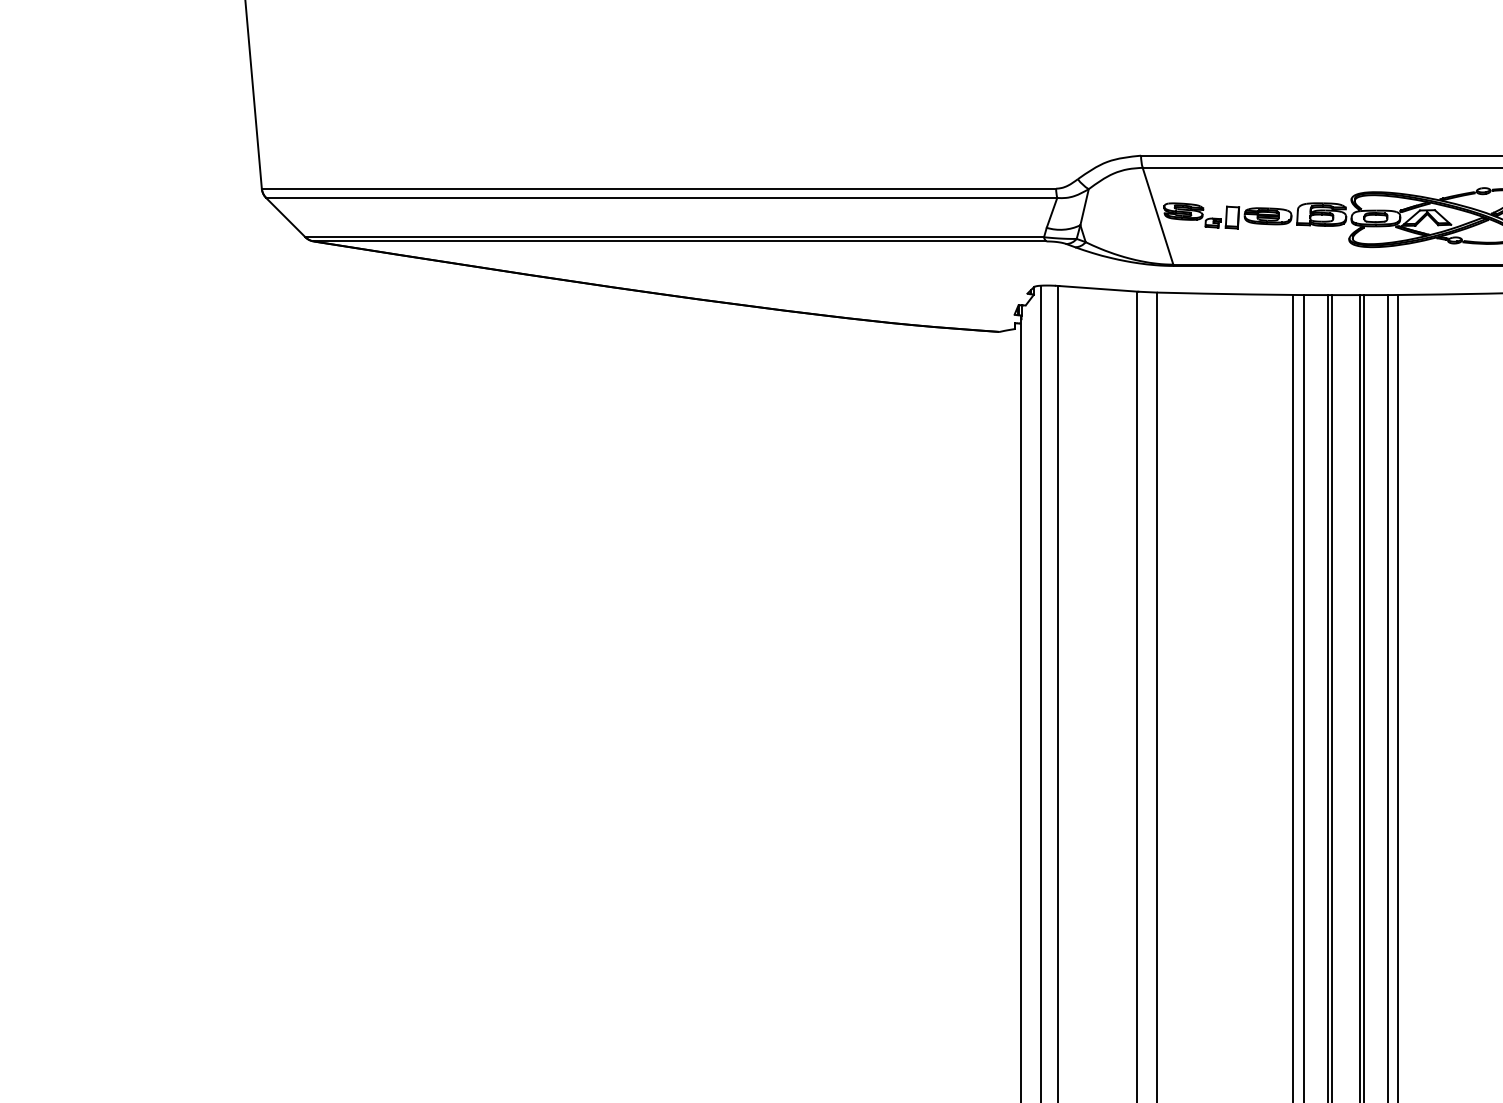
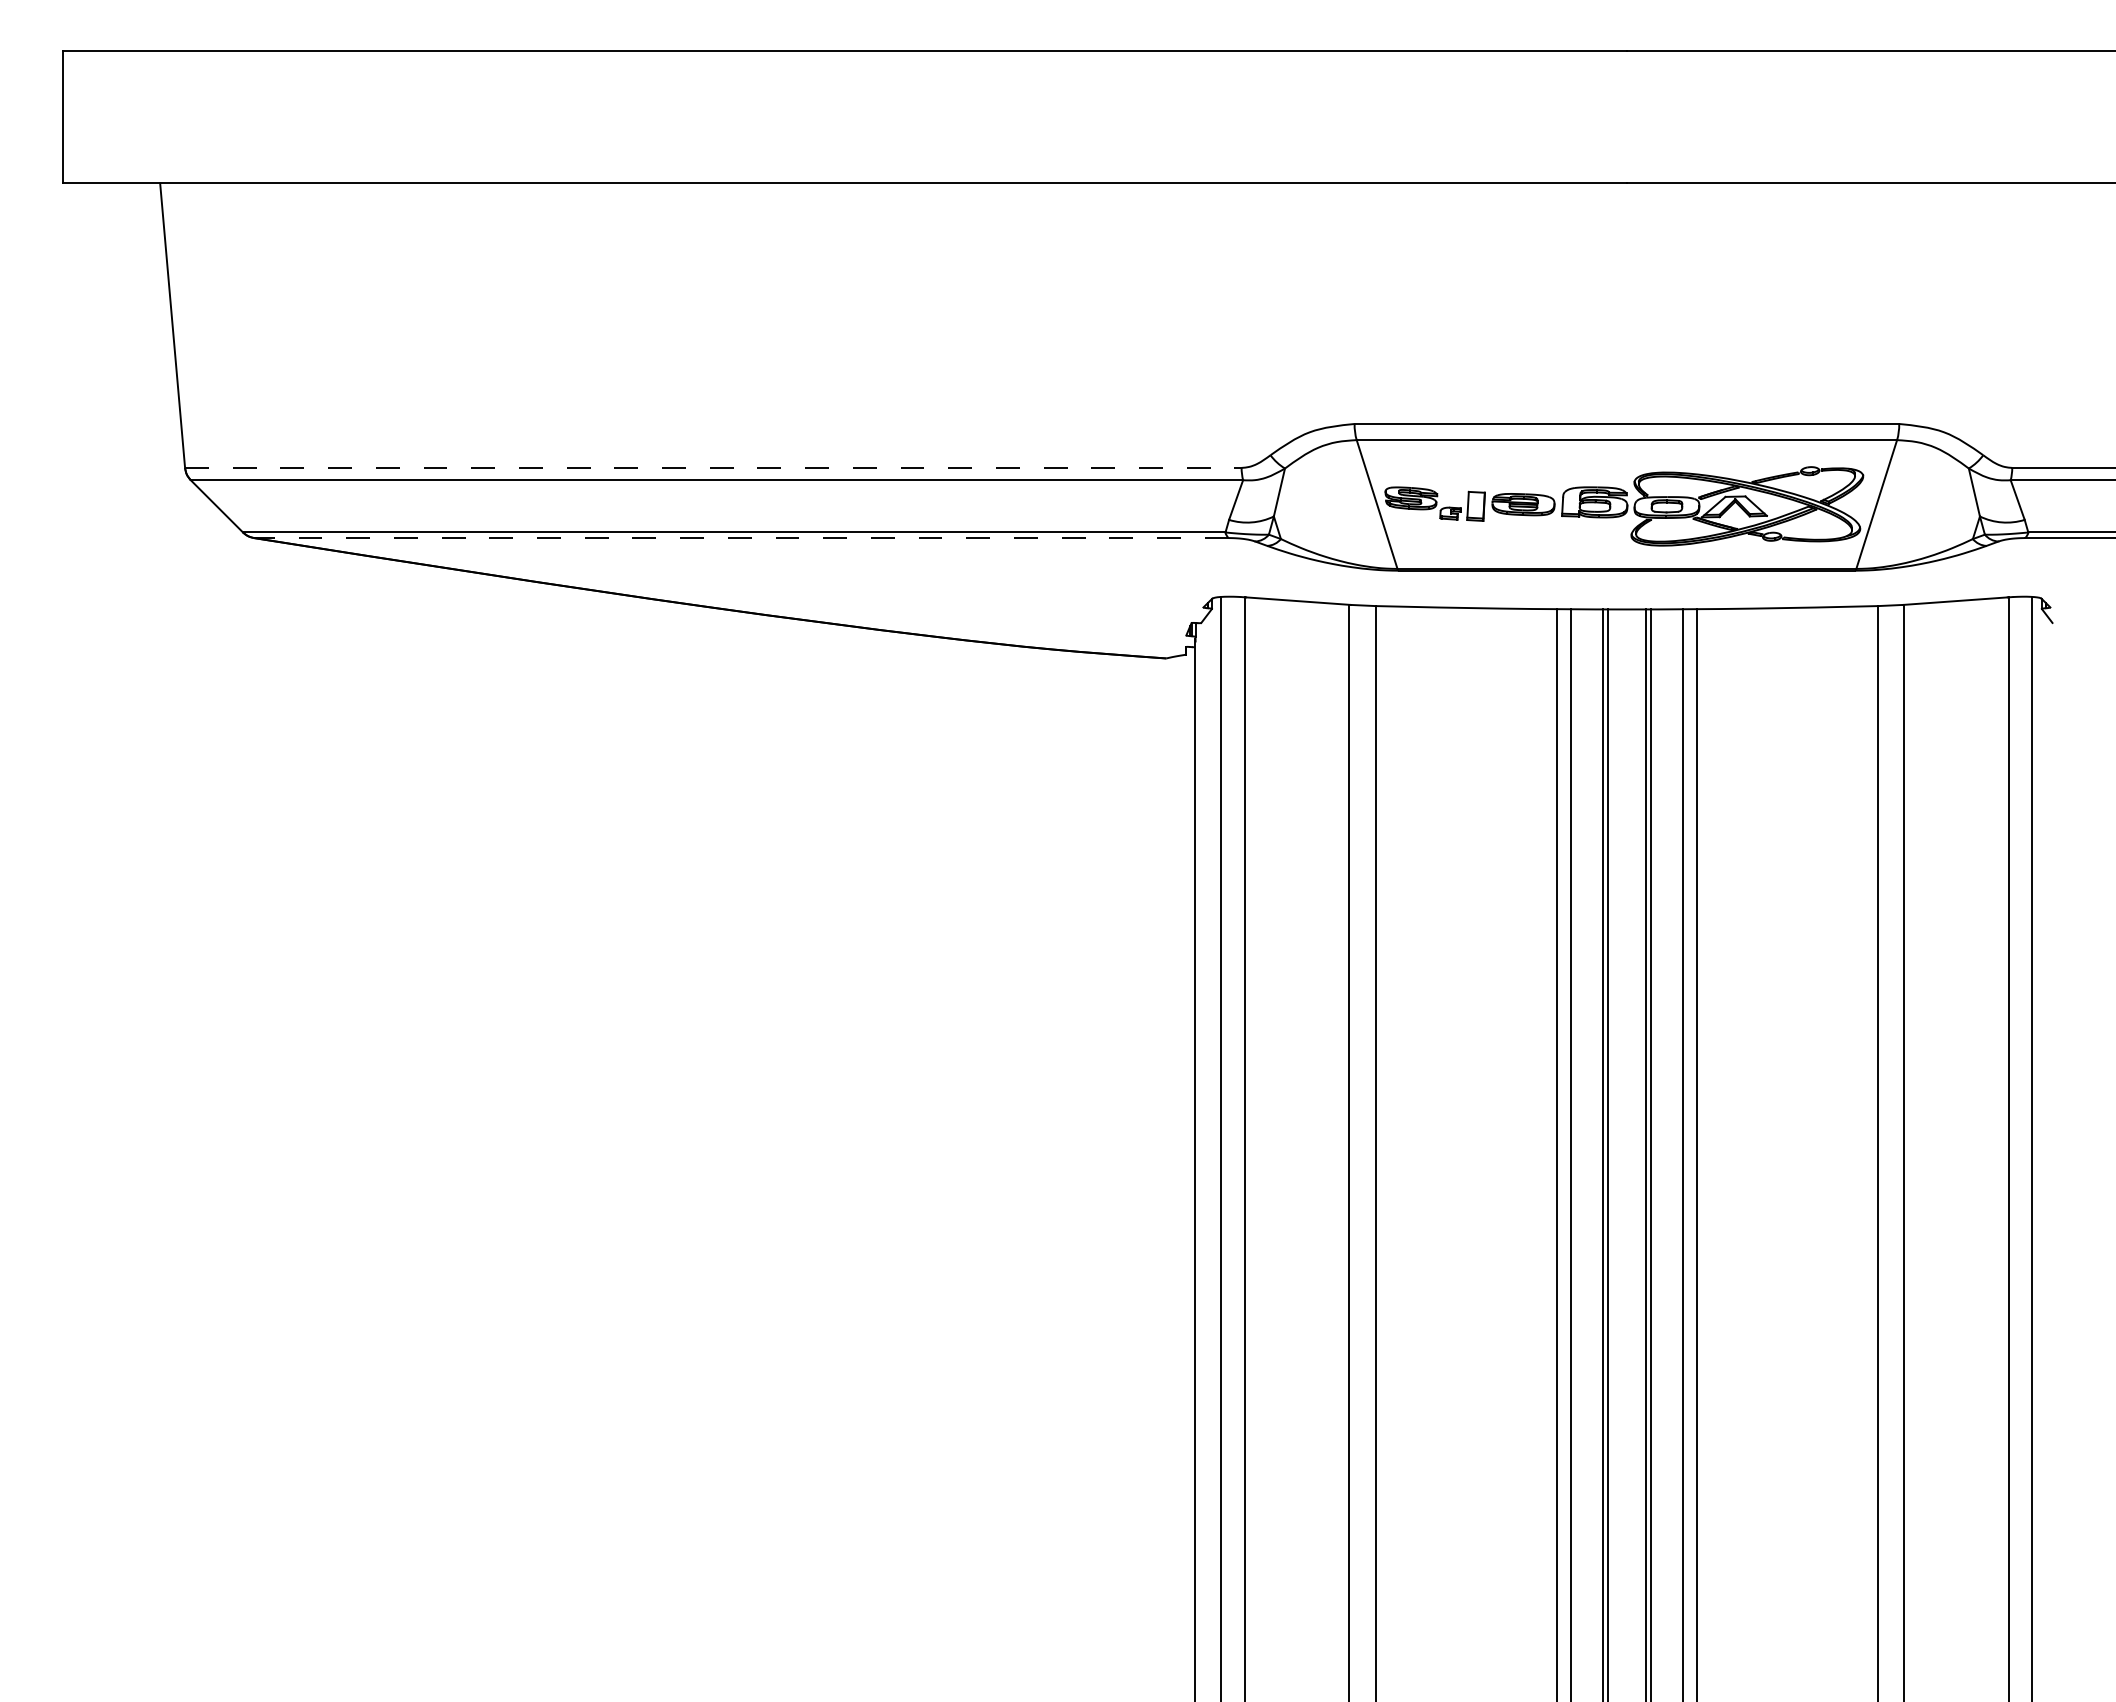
line: (659, 188) -> (713, 467), solid -> dashed
line: (679, 241) -> (740, 538), solid -> dashed

